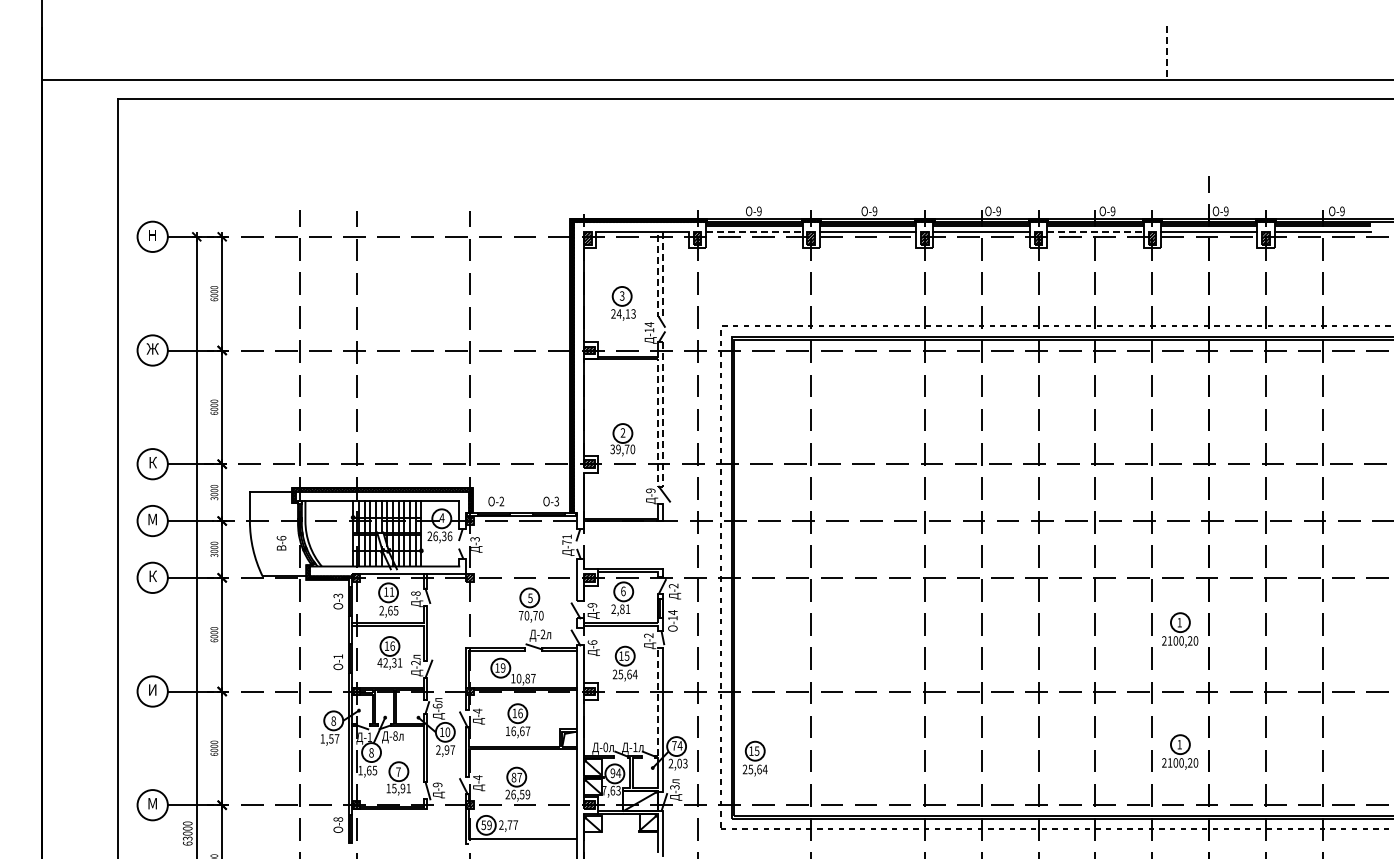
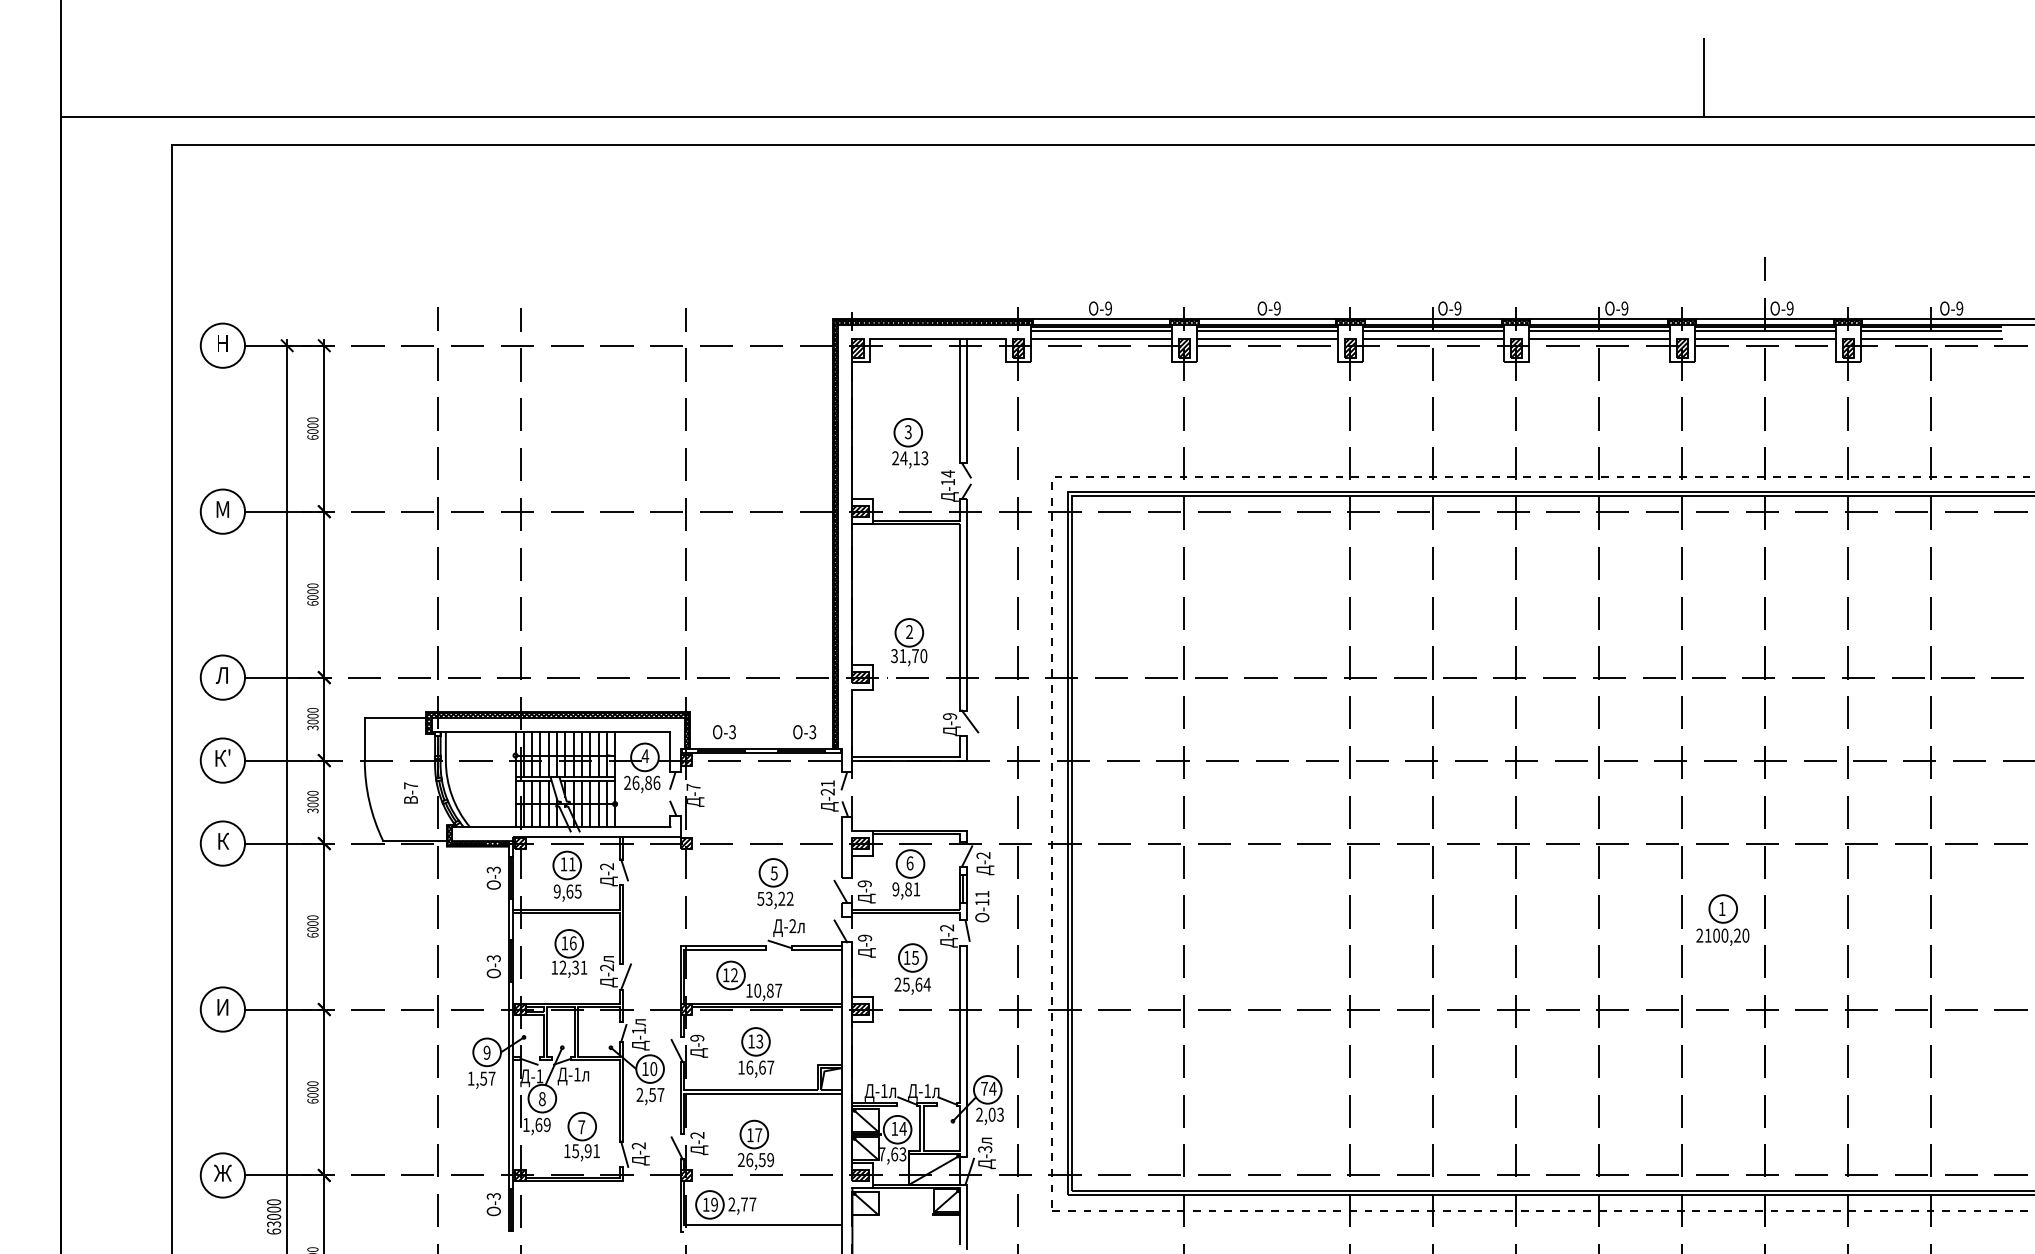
line: (1167, 53) -> (1704, 78), dashed -> solid
line: (754, 232) -> (1101, 339), dashed -> solid
line: (1095, 232) -> (1599, 339), dashed -> solid
line: (659, 317) -> (962, 463), dashed -> solid
text: (152, 348) -> (222, 508), Ж -> М
text: (618, 449) -> (902, 656), 39,70 -> 31,70
text: (152, 462) -> (222, 675), К -> Л
line: (662, 481) -> (967, 702), dashed -> solid
text: (501, 502) -> (732, 733), -2 -> -3
text: (152, 519) -> (222, 758), М -> К'
text: (444, 535) -> (648, 781), 26,36 -> 26,86
text: (281, 537) -> (410, 784), -6 -> -7
text: (474, 539) -> (692, 787), -3 -> -7
text: (566, 542) -> (826, 791), -71 -> -21
text: (415, 593) -> (606, 866), -8 -> -2
text: (613, 609) -> (895, 889), 2,81 -> 9,81
text: (381, 610) -> (556, 891), 2,65 -> 9,65
text: (672, 612) -> (981, 894), -14 -> -11
text: (530, 615) -> (774, 898), 70,70 -> 53,22
text: (592, 642) -> (864, 937), -6 -> -9
text: (338, 656) -> (494, 958), -1 -> -3
text: (379, 662) -> (553, 967), 42,31 -> 12,31
text: (502, 667) -> (733, 974), 19 -> 12
line: (657, 701) -> (959, 1024), dashed -> solid
text: (437, 705) -> (638, 1029), -6 -> -1
text: (477, 710) -> (697, 1037), -4 -> -9
text: (520, 713) -> (759, 1041), 16 -> 13
text: (333, 720) -> (486, 1051), 8 -> 9
text: (395, 735) -> (577, 1073), -8 -> -1
text: (605, 747) -> (883, 1091), -0 -> -1
text: (446, 749) -> (651, 1094), 2,97 -> 2,57
part: (1180, 751) -> (1723, 1097), removed
part: (754, 758) -> (1101, 1107), removed
text: (374, 770) -> (546, 1124), 1,65 -> 1,69
text: (612, 773) -> (894, 1129), 94 -> 14
text: (477, 777) -> (697, 1135), -4 -> -2
text: (513, 777) -> (749, 1135), 87 -> 17
text: (437, 784) -> (638, 1145), -9 -> -2
text: (152, 803) -> (222, 1173), М -> Ж
text: (337, 819) -> (492, 1196), -8 -> -3
text: (483, 825) -> (705, 1205), 59 -> 19

